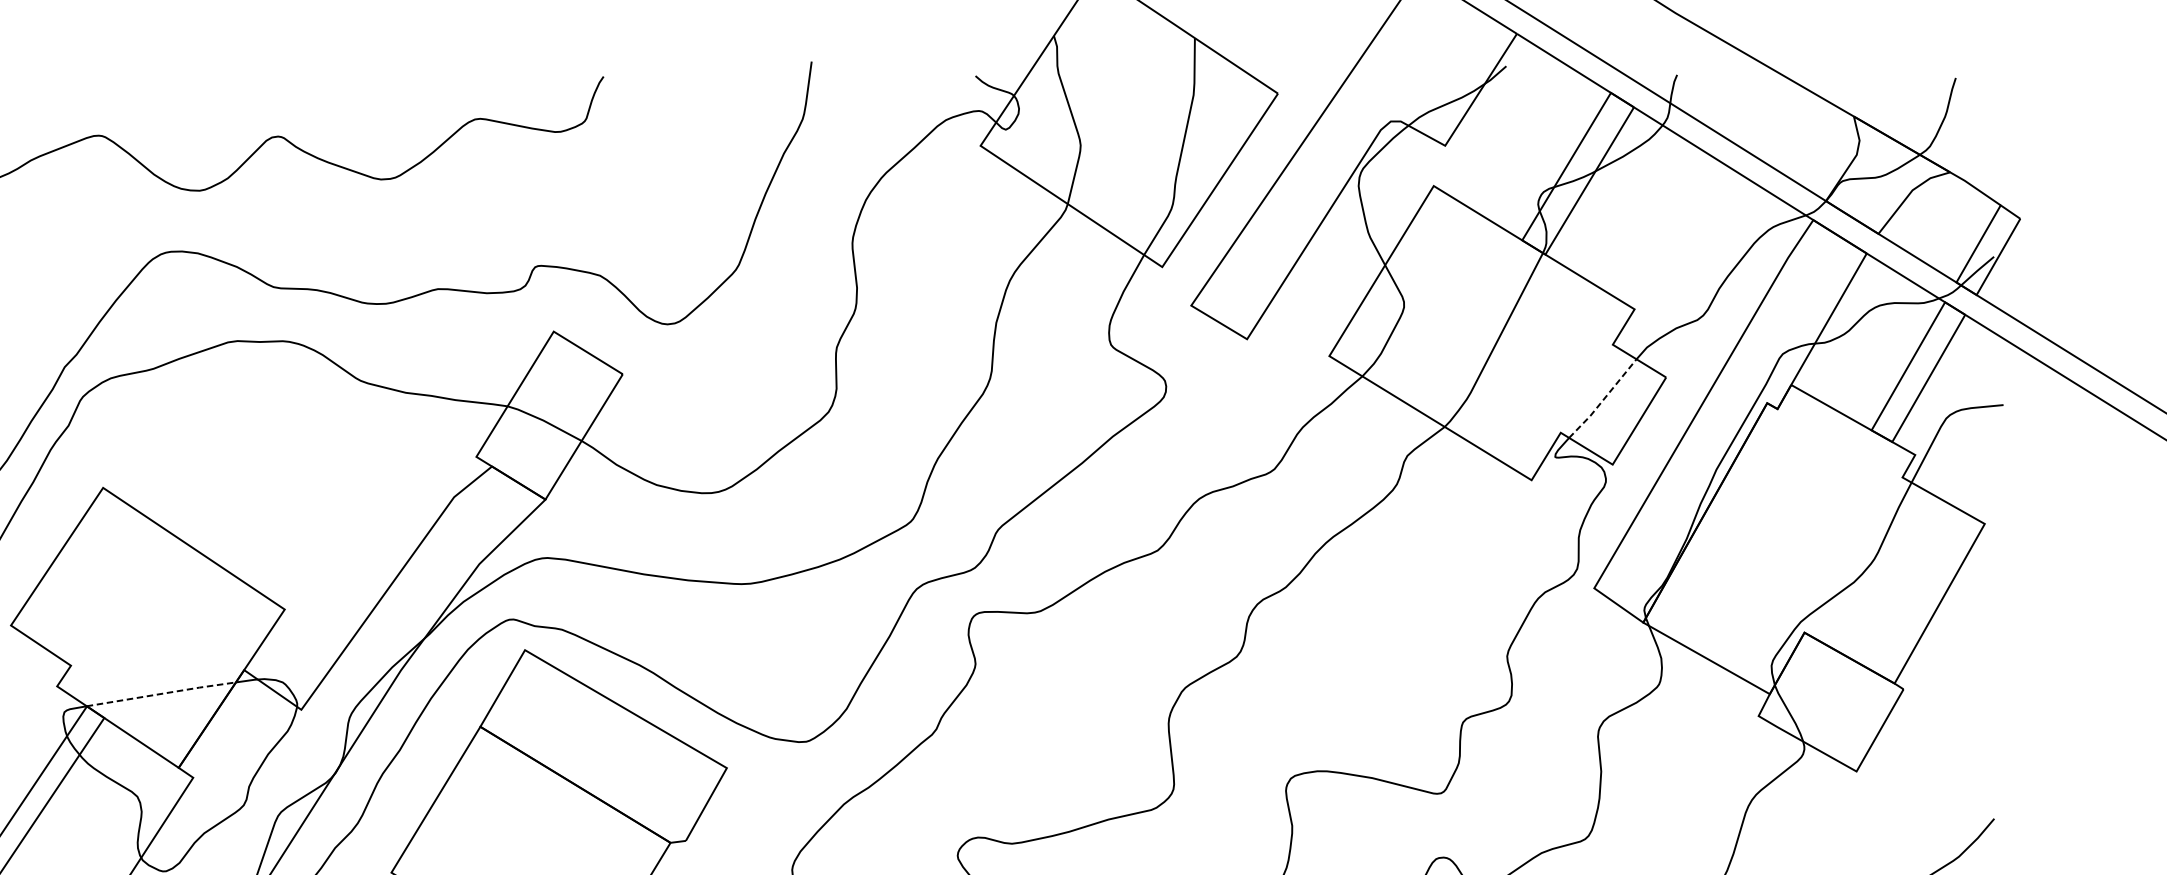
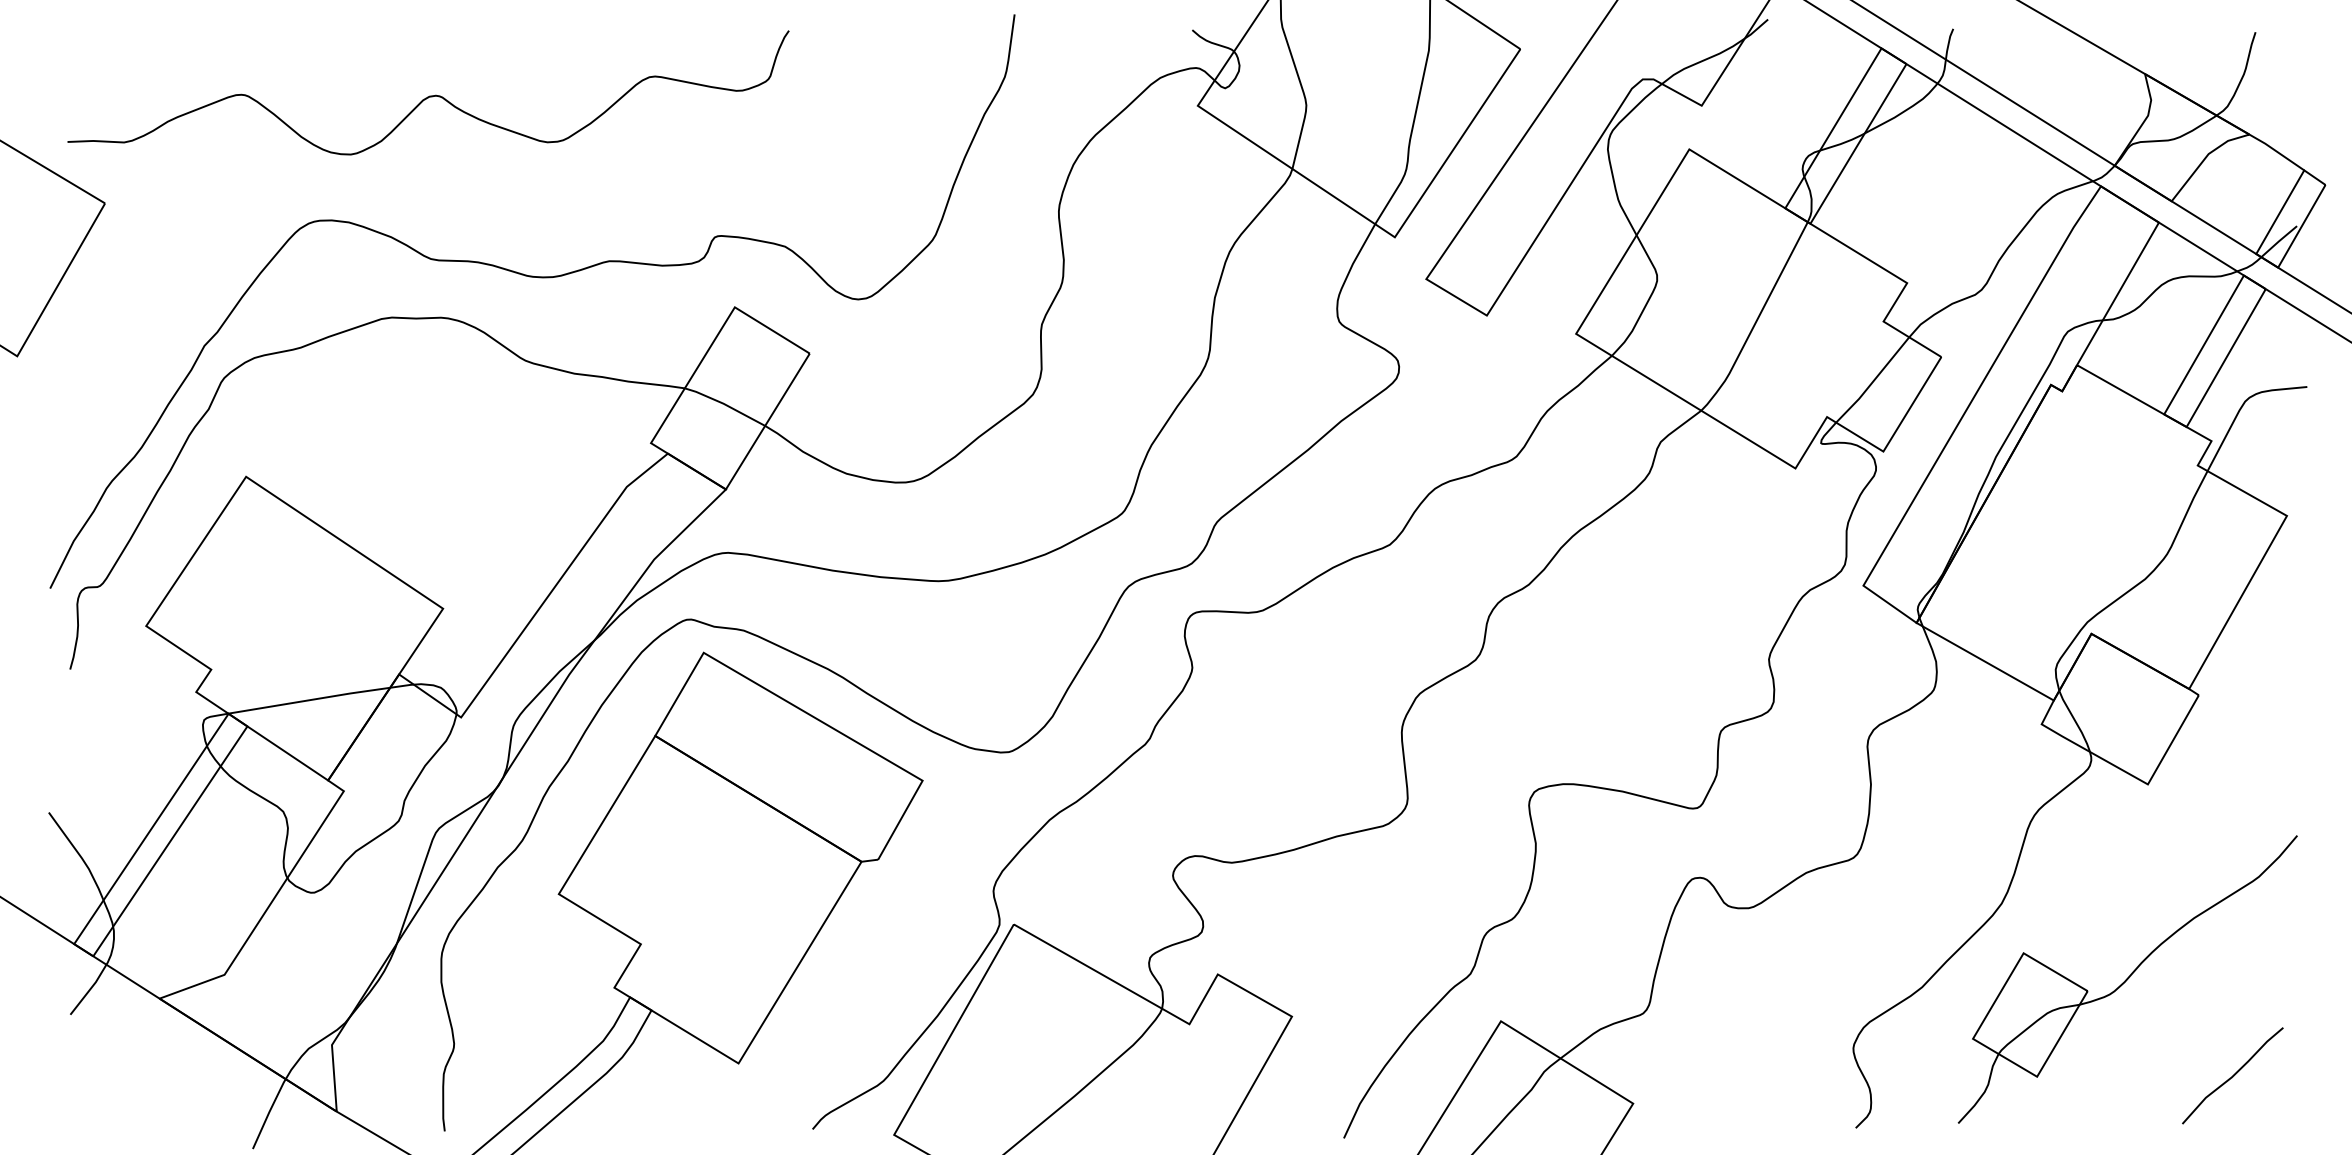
line: (1603, 400) -> (1873, 381), dashed -> solid
line: (162, 694) -> (310, 700), dashed -> solid

